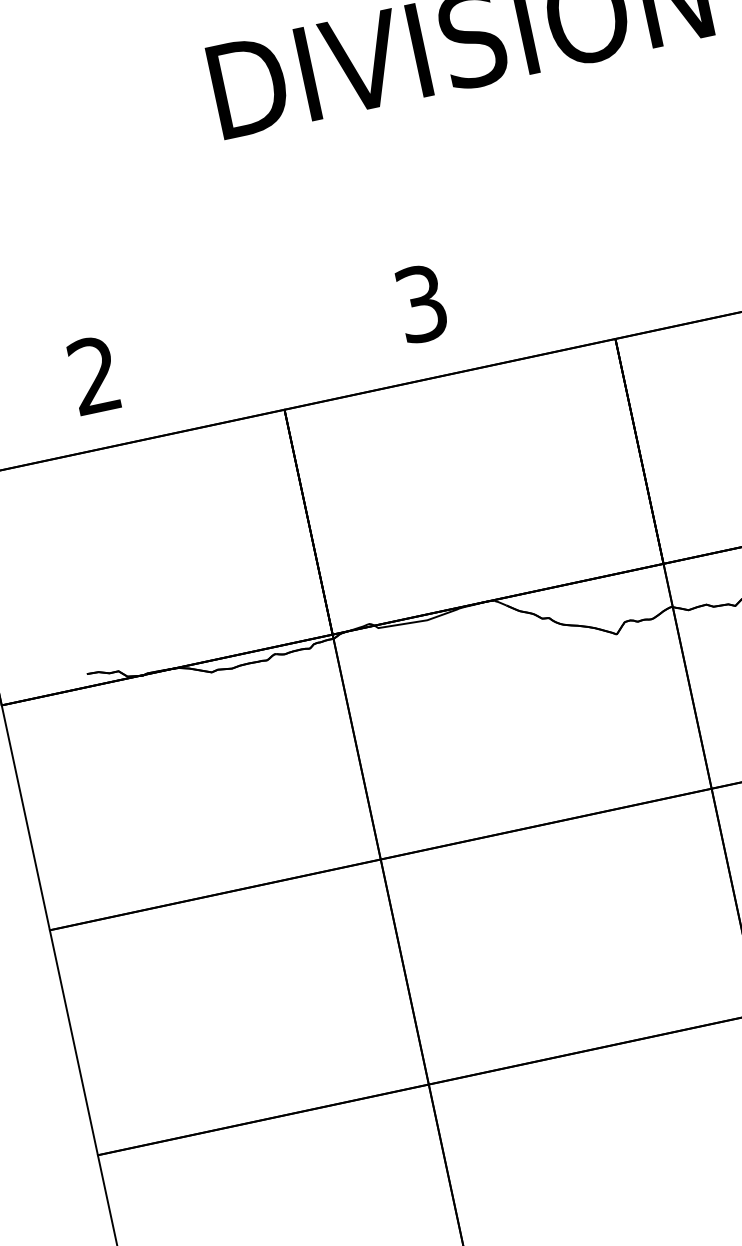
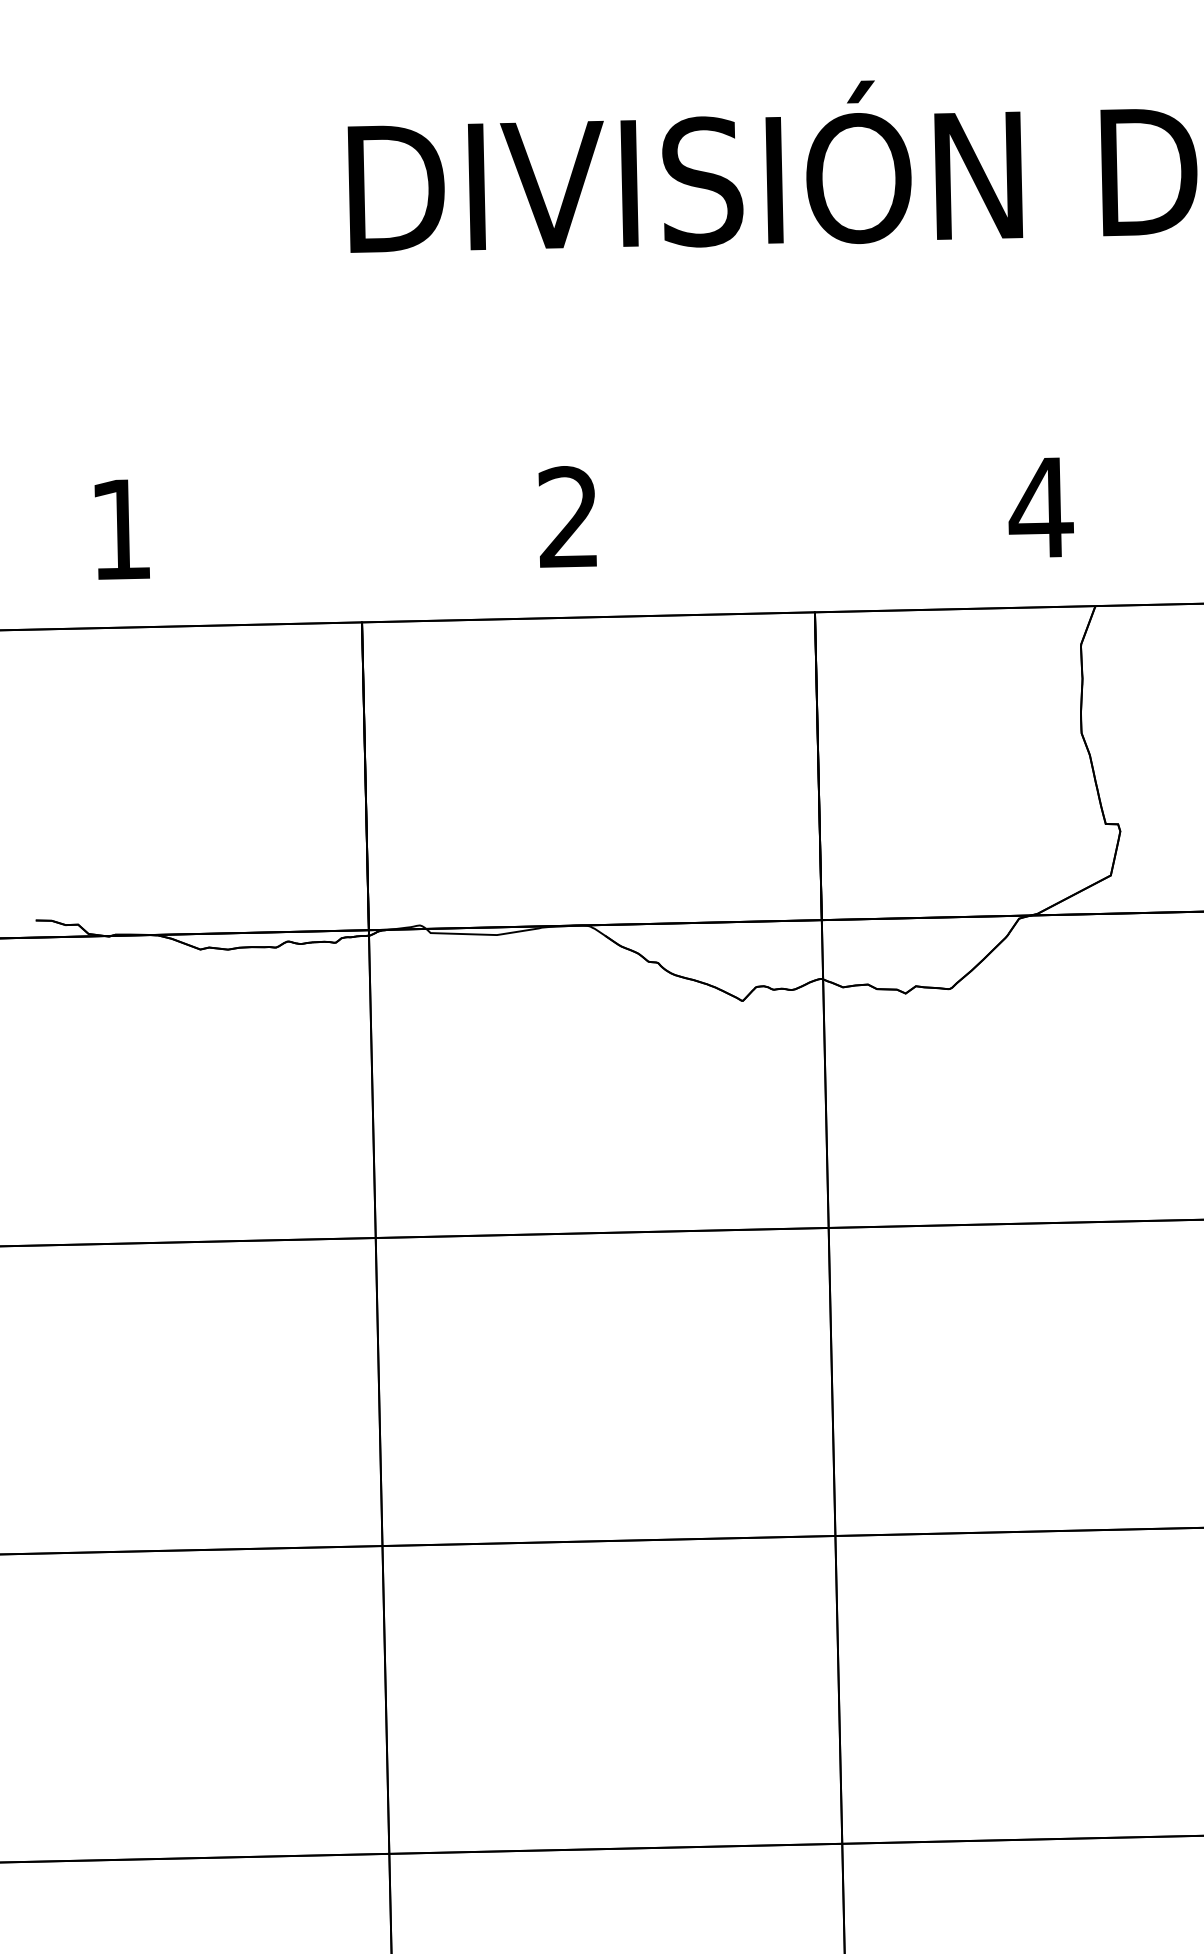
text: (421, 303) -> (568, 517), 3 -> 2
text: (93, 374) -> (119, 528), 2 -> 1

